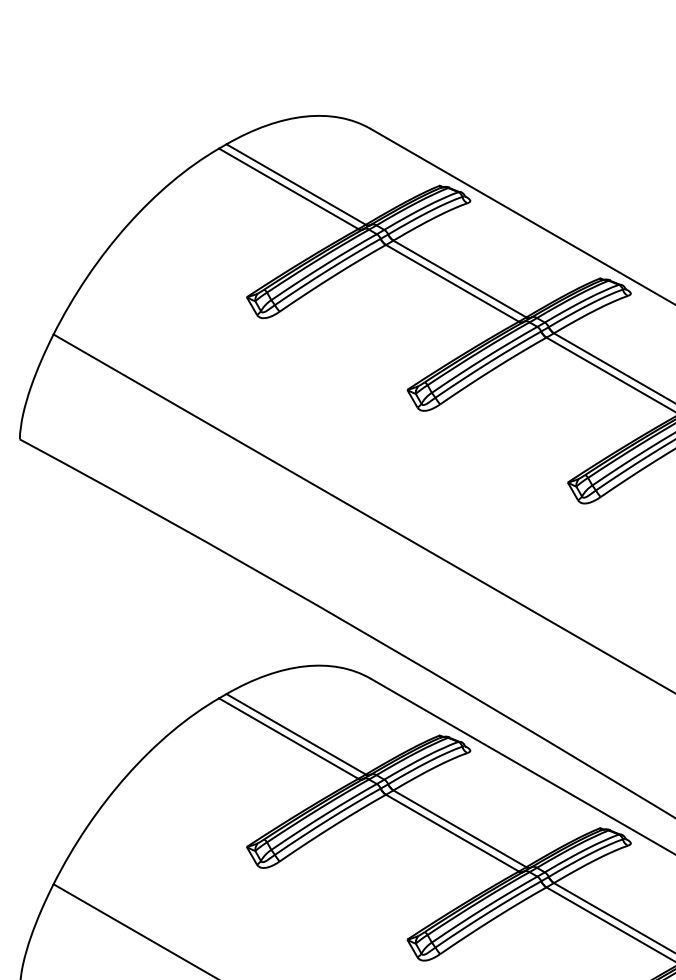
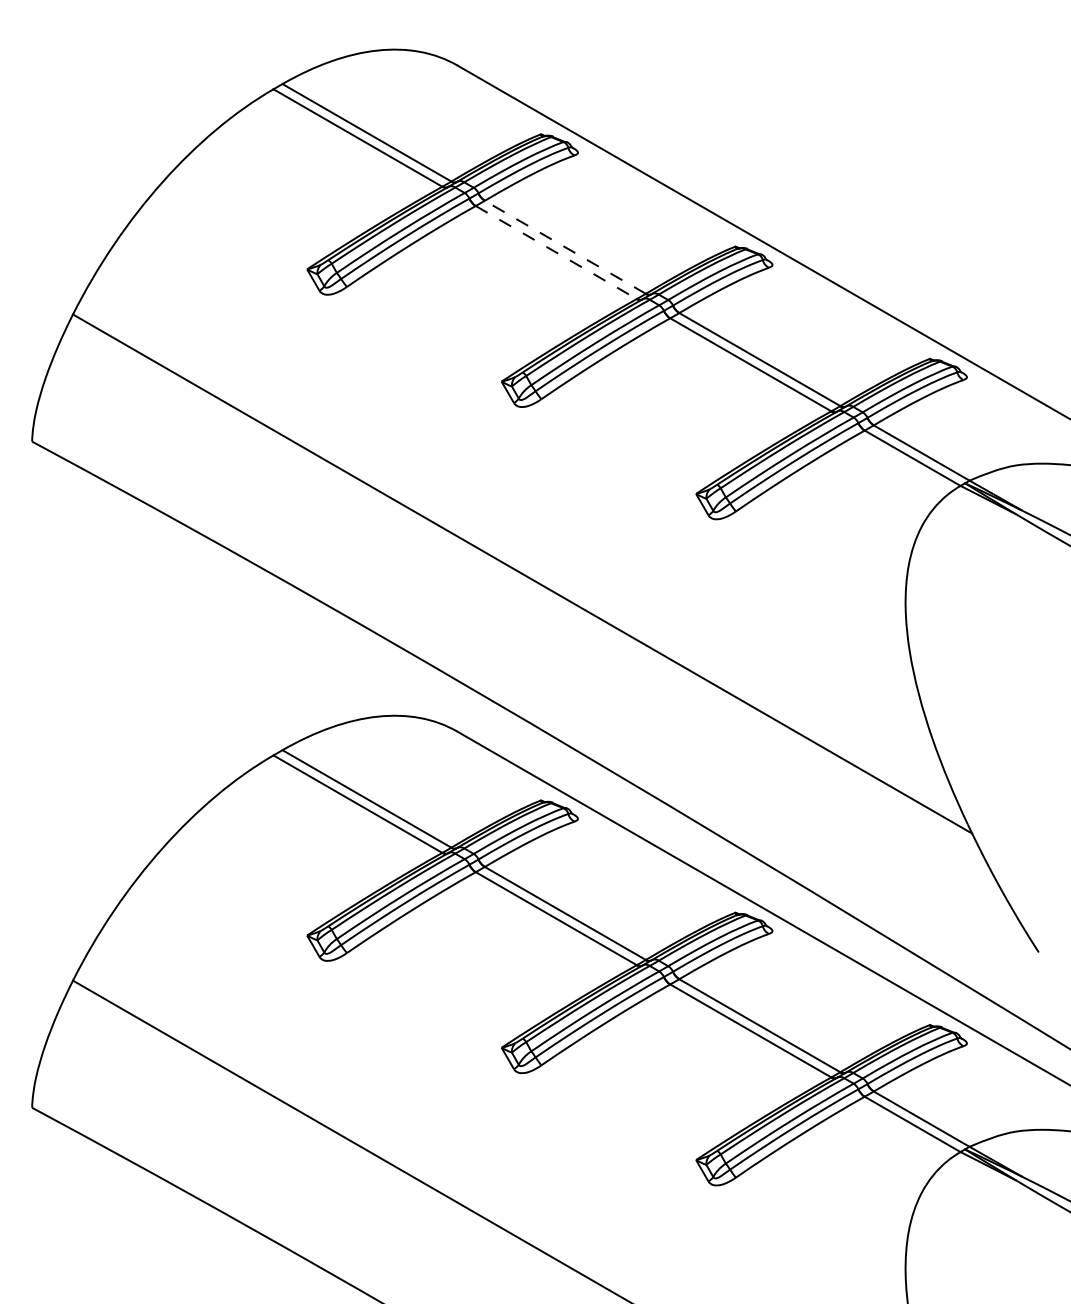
line: (460, 279) -> (565, 247), solid -> dashed
line: (452, 283) -> (556, 252), solid -> dashed

